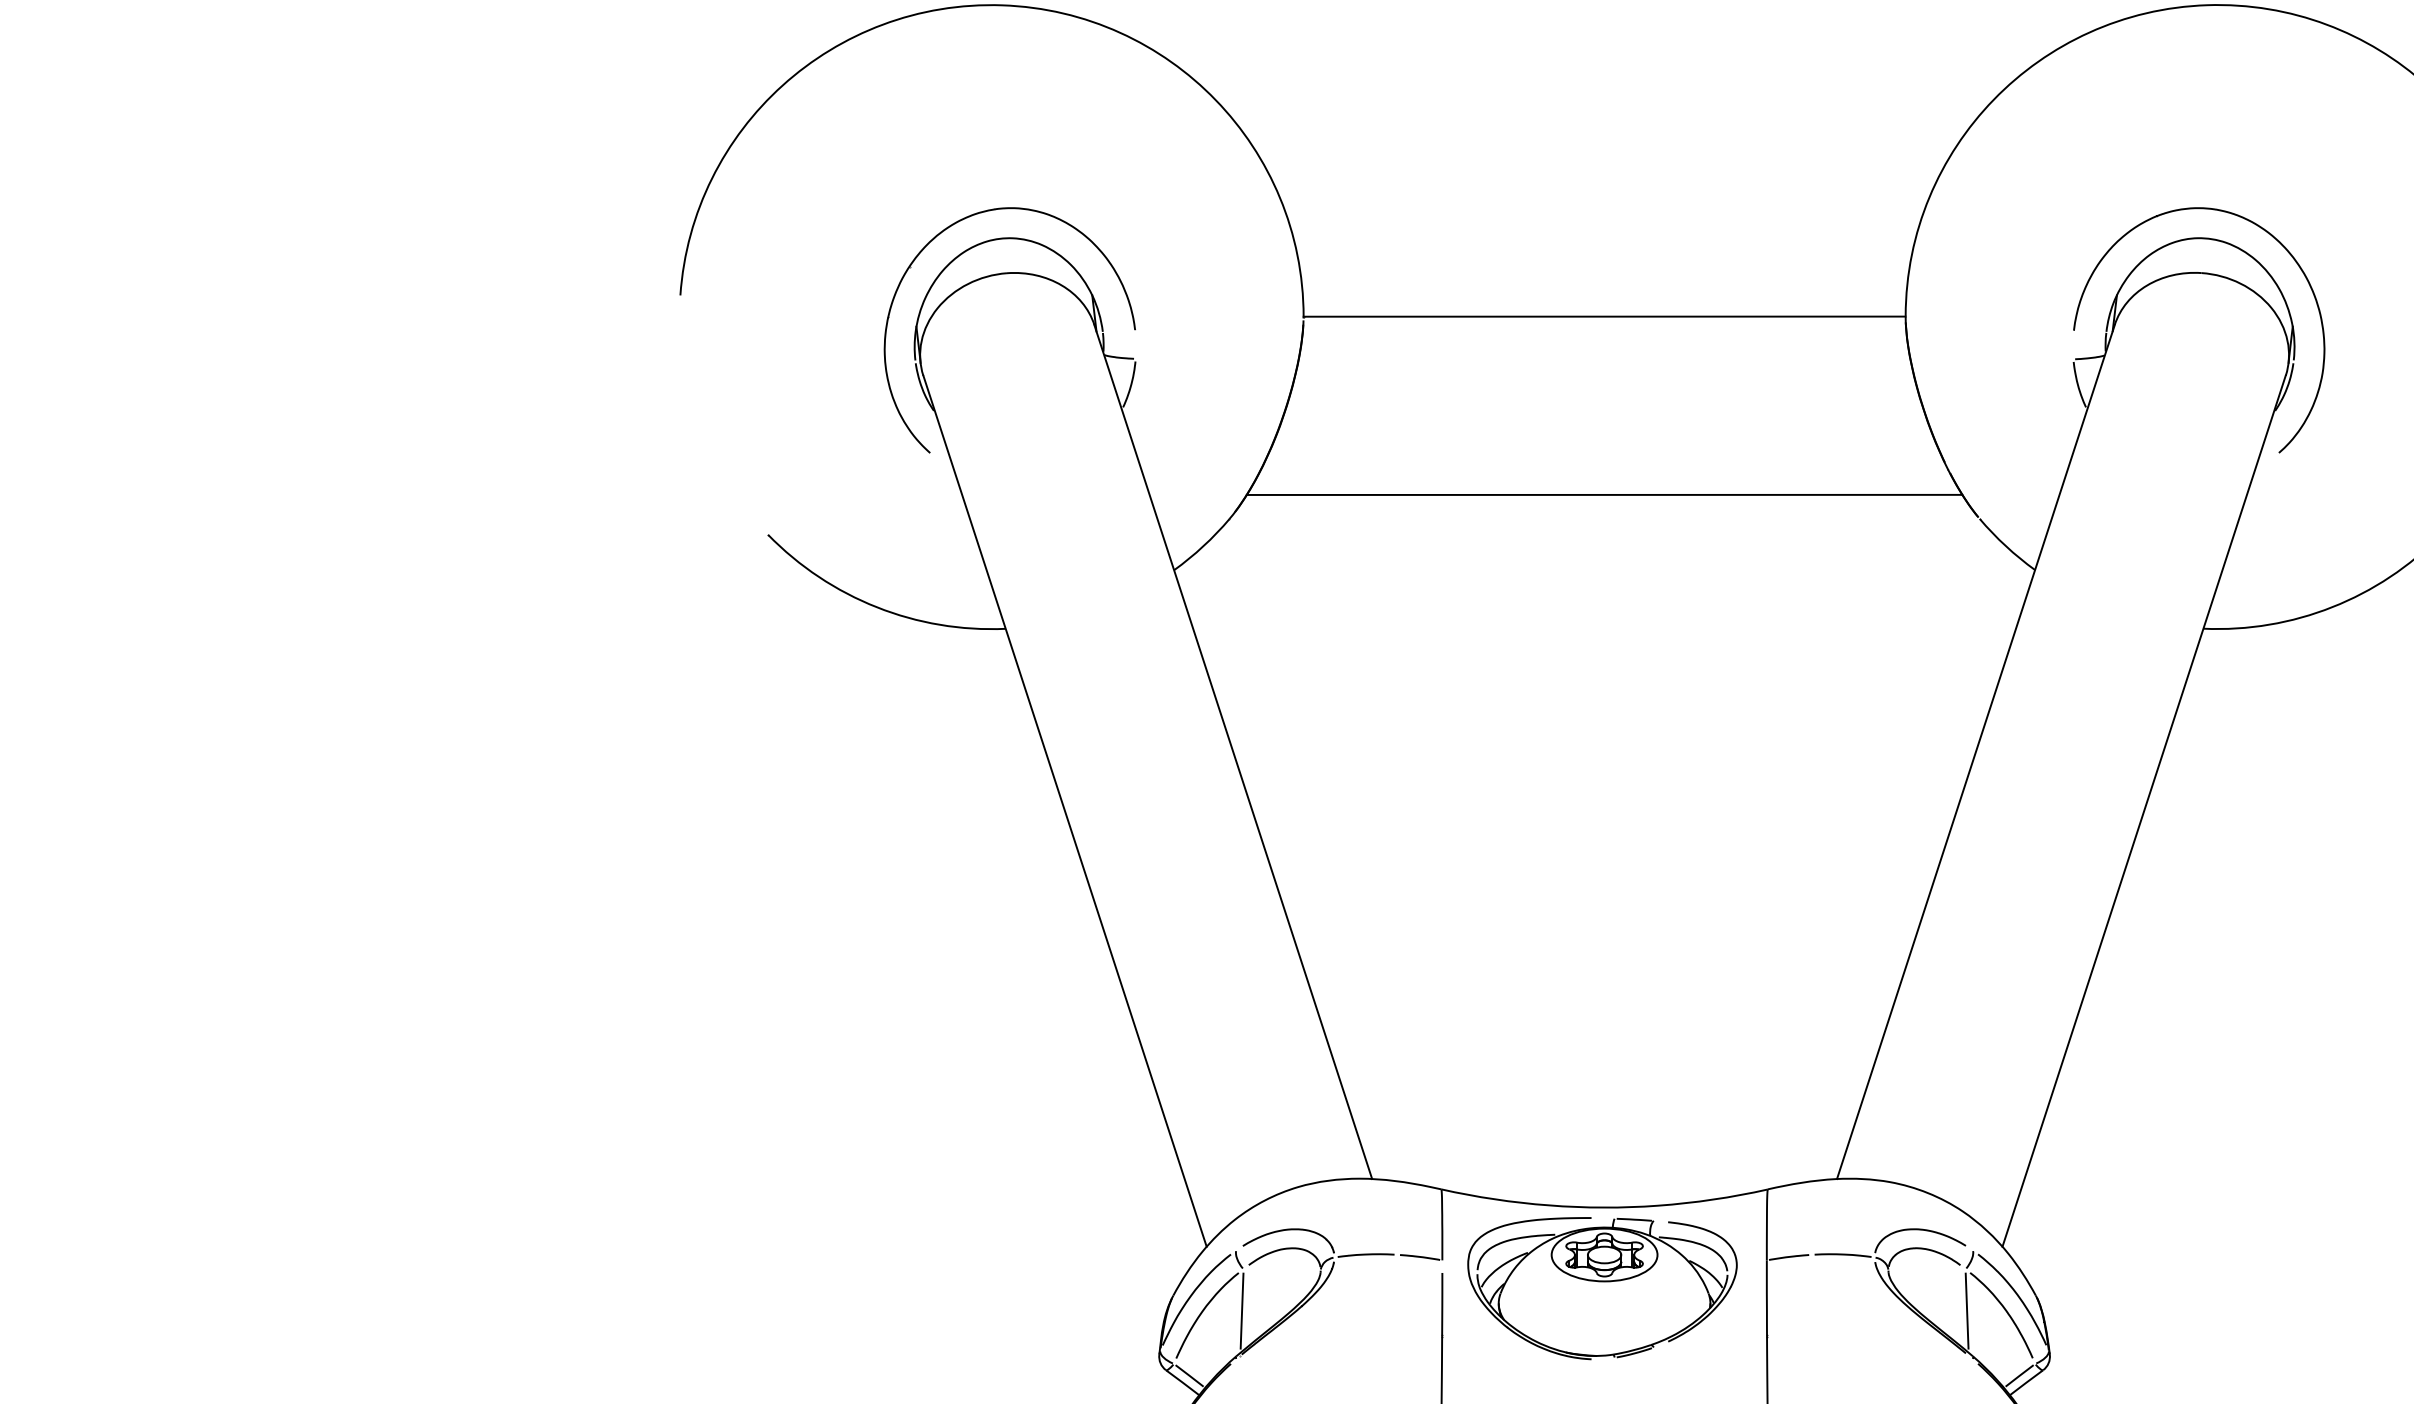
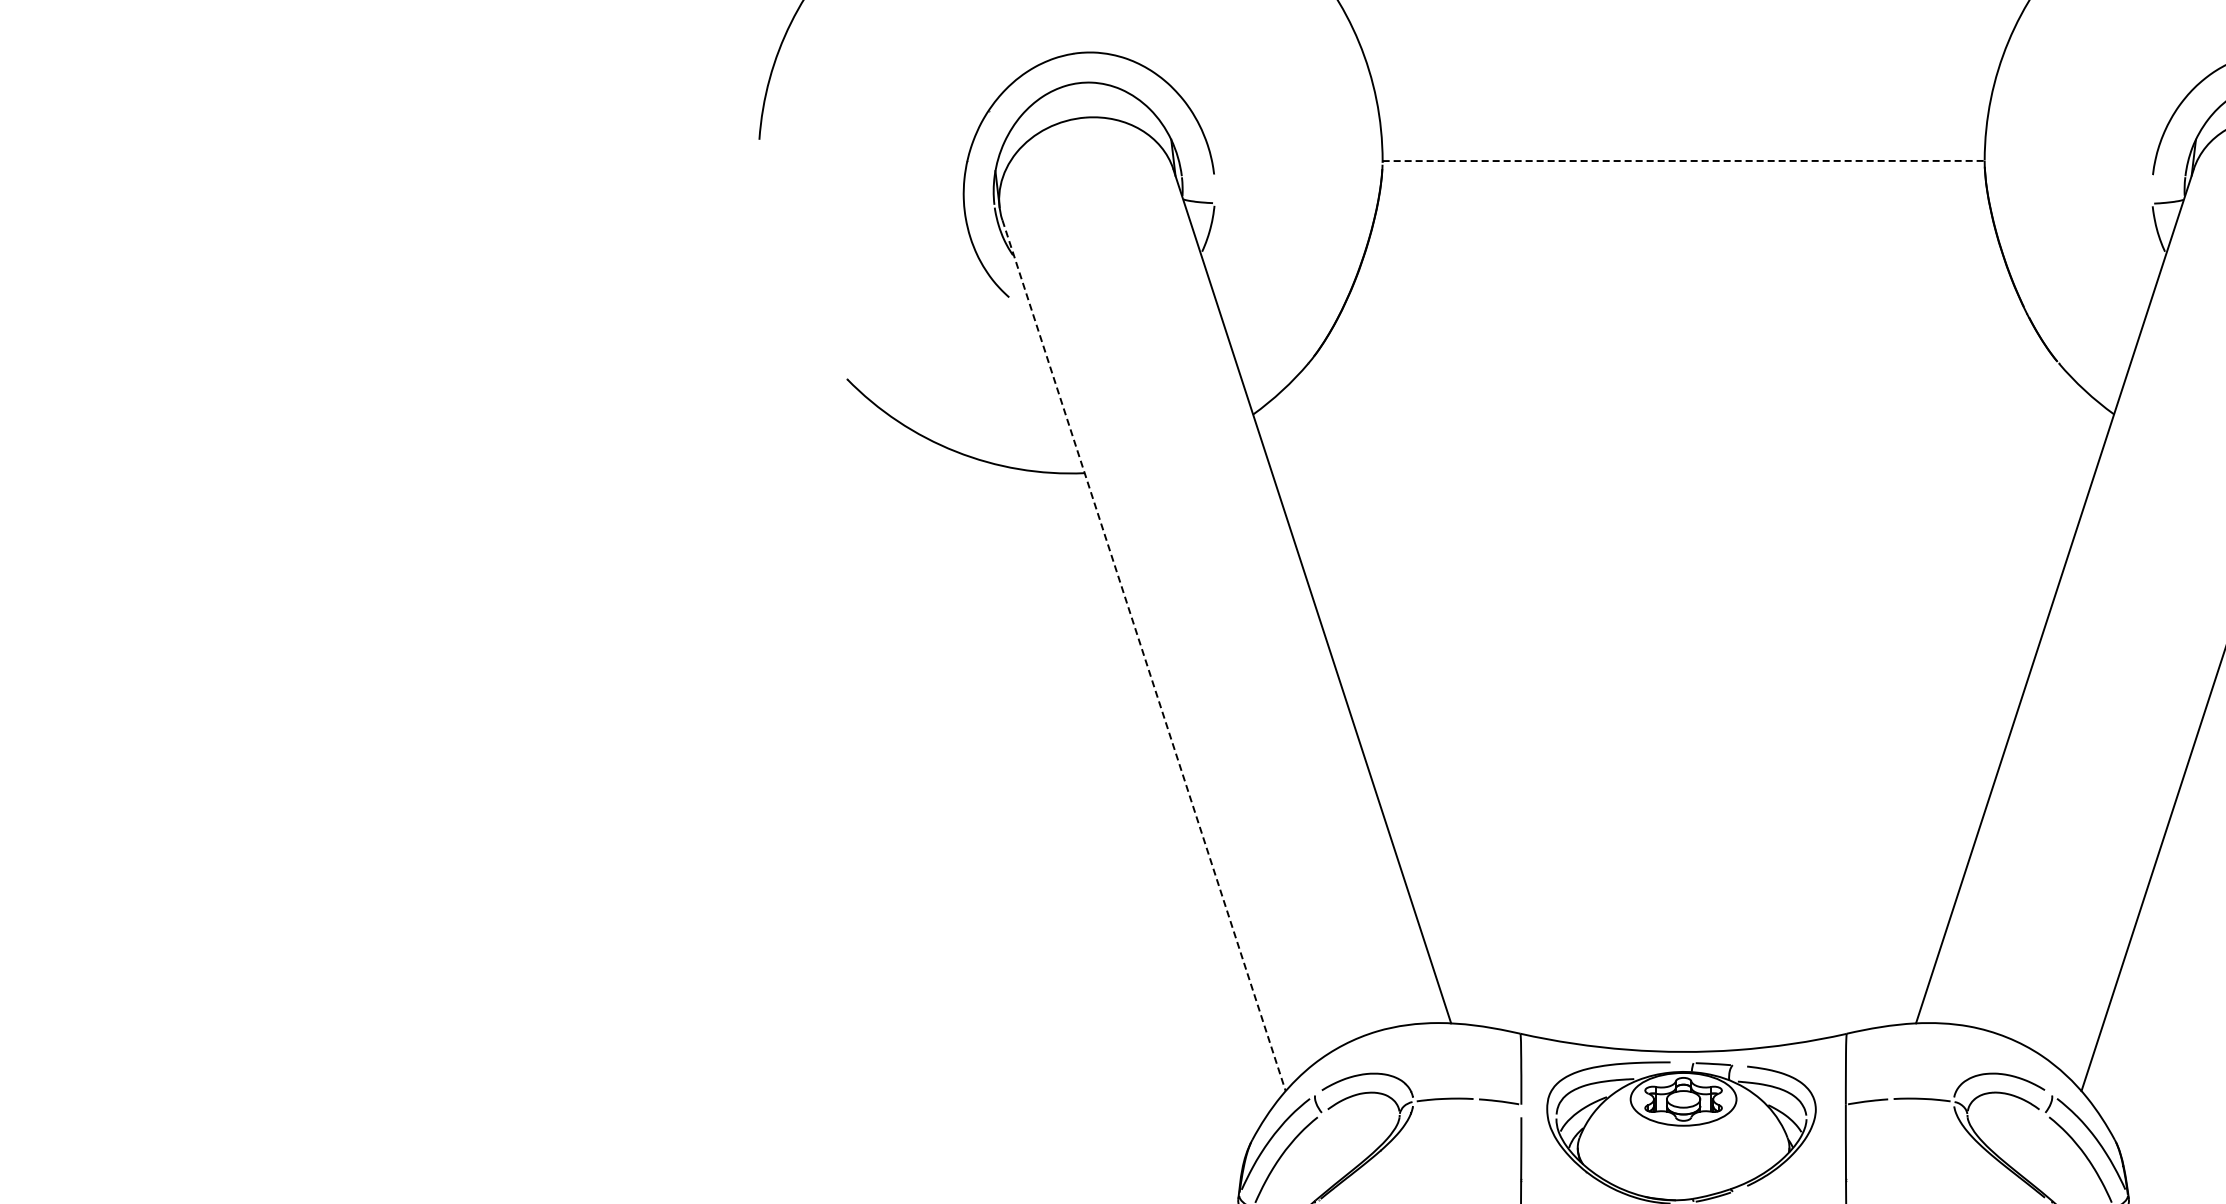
line: (1605, 316) -> (1684, 160), solid -> dashed
line: (1604, 494) -> (1683, 338), removed
line: (1065, 811) -> (1144, 655), solid -> dashed
line: (1241, 1310) -> (1320, 1154), removed
line: (1966, 1310) -> (2045, 1154), removed

